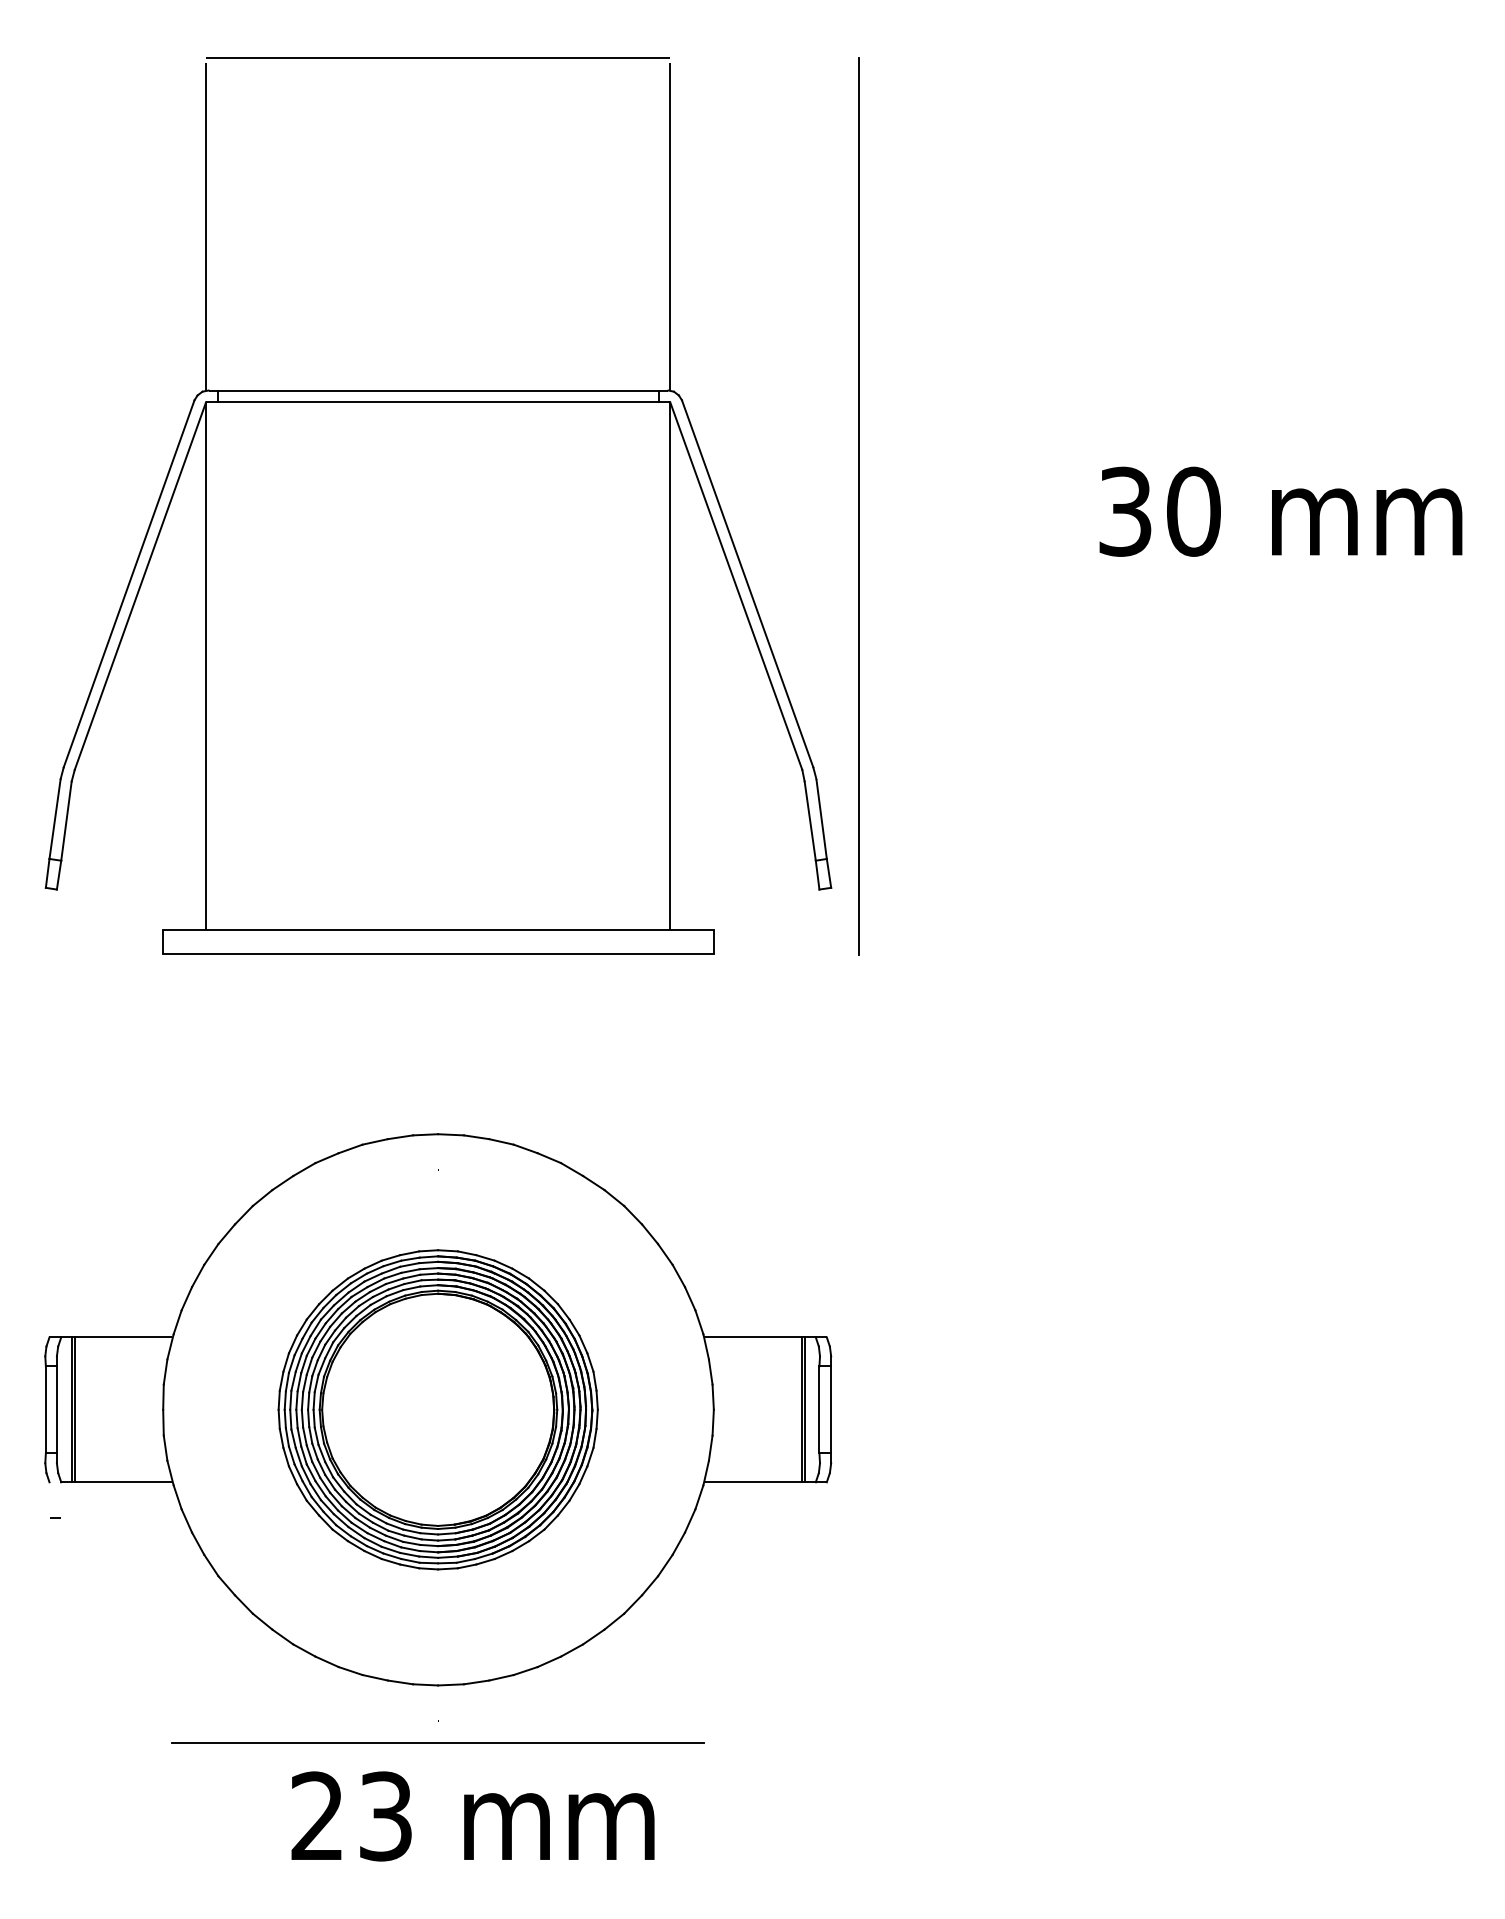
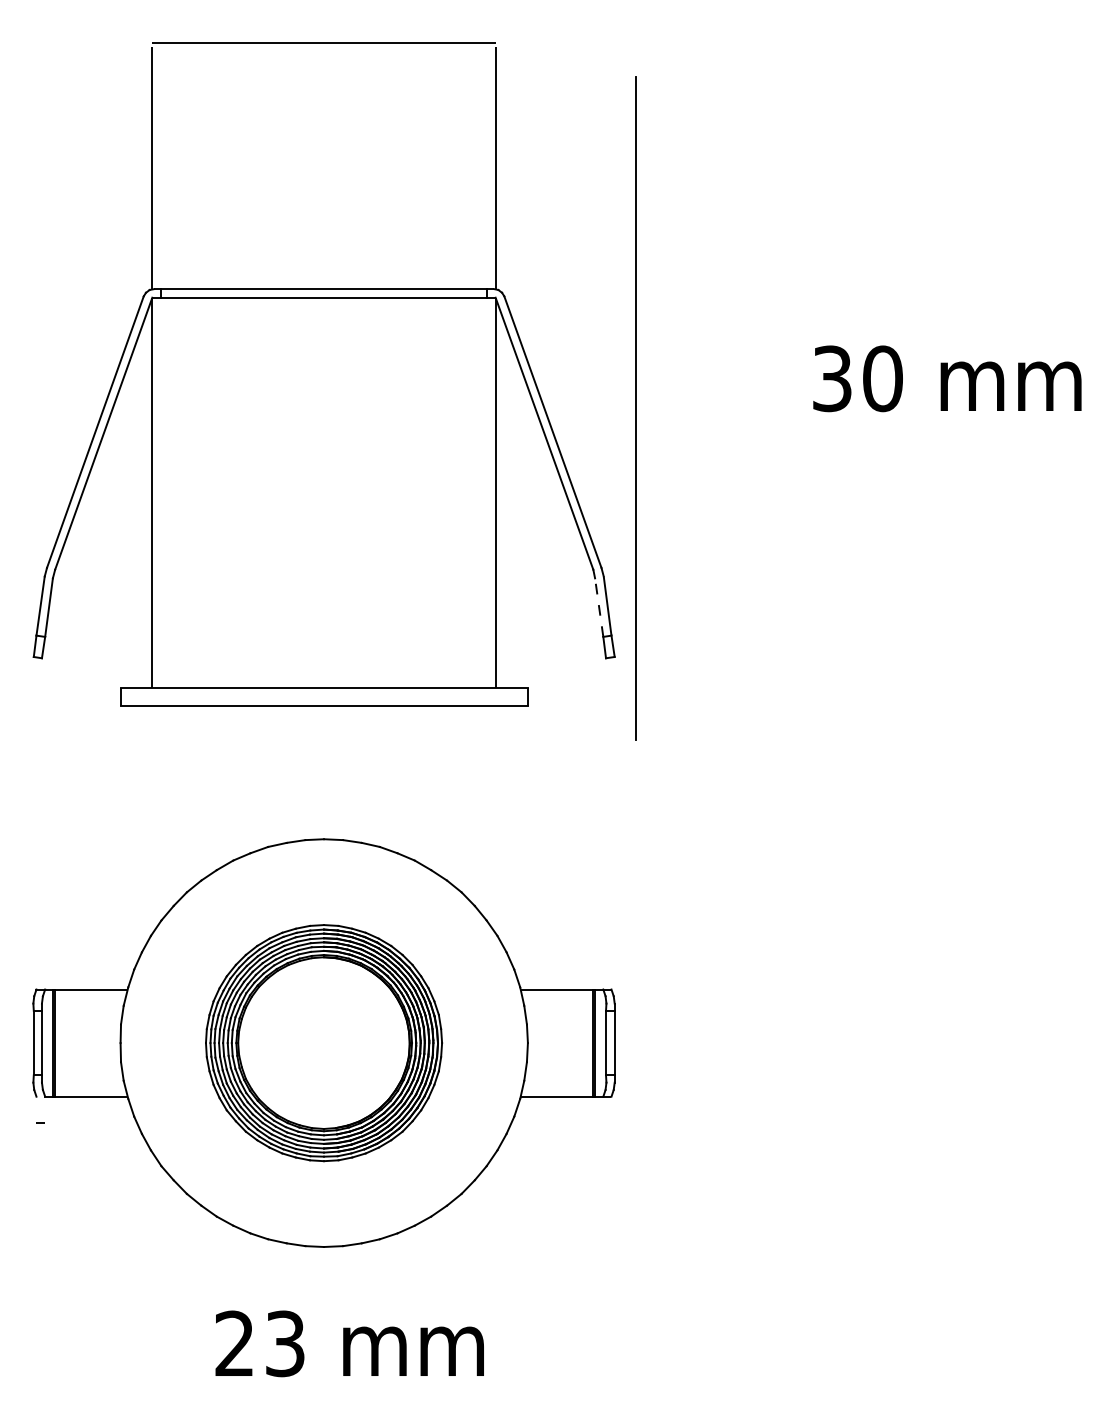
line: (858, 506) -> (634, 408), moved
line: (810, 821) -> (599, 607), solid -> dashed
line: (438, 1743) -> (324, 1289), removed

